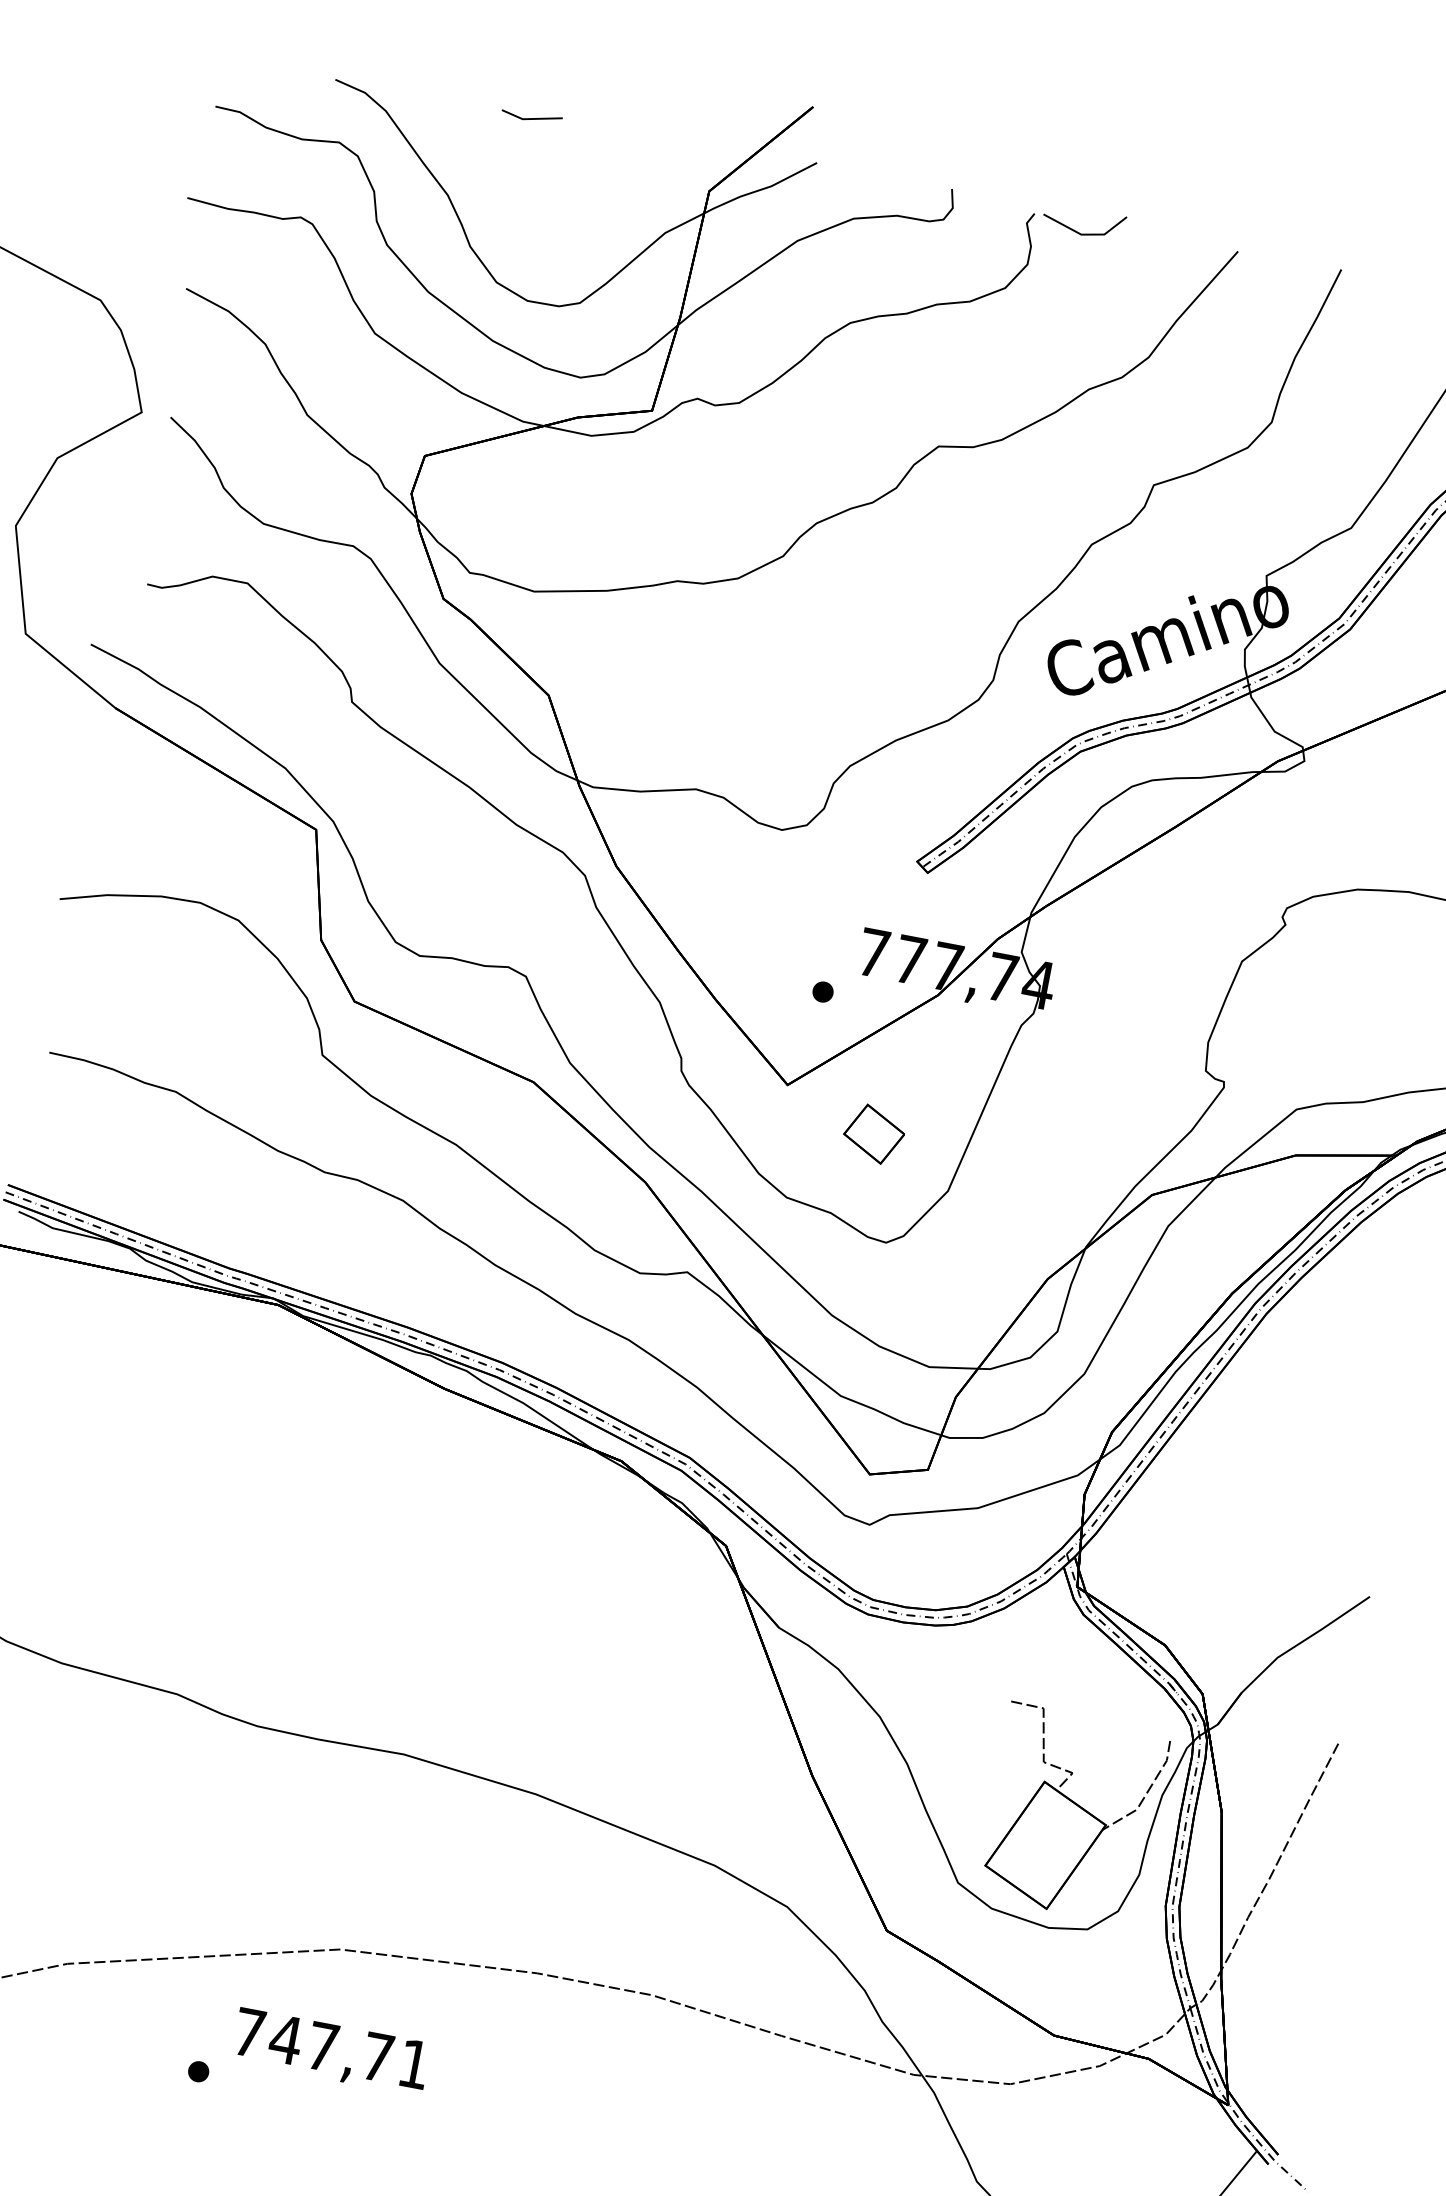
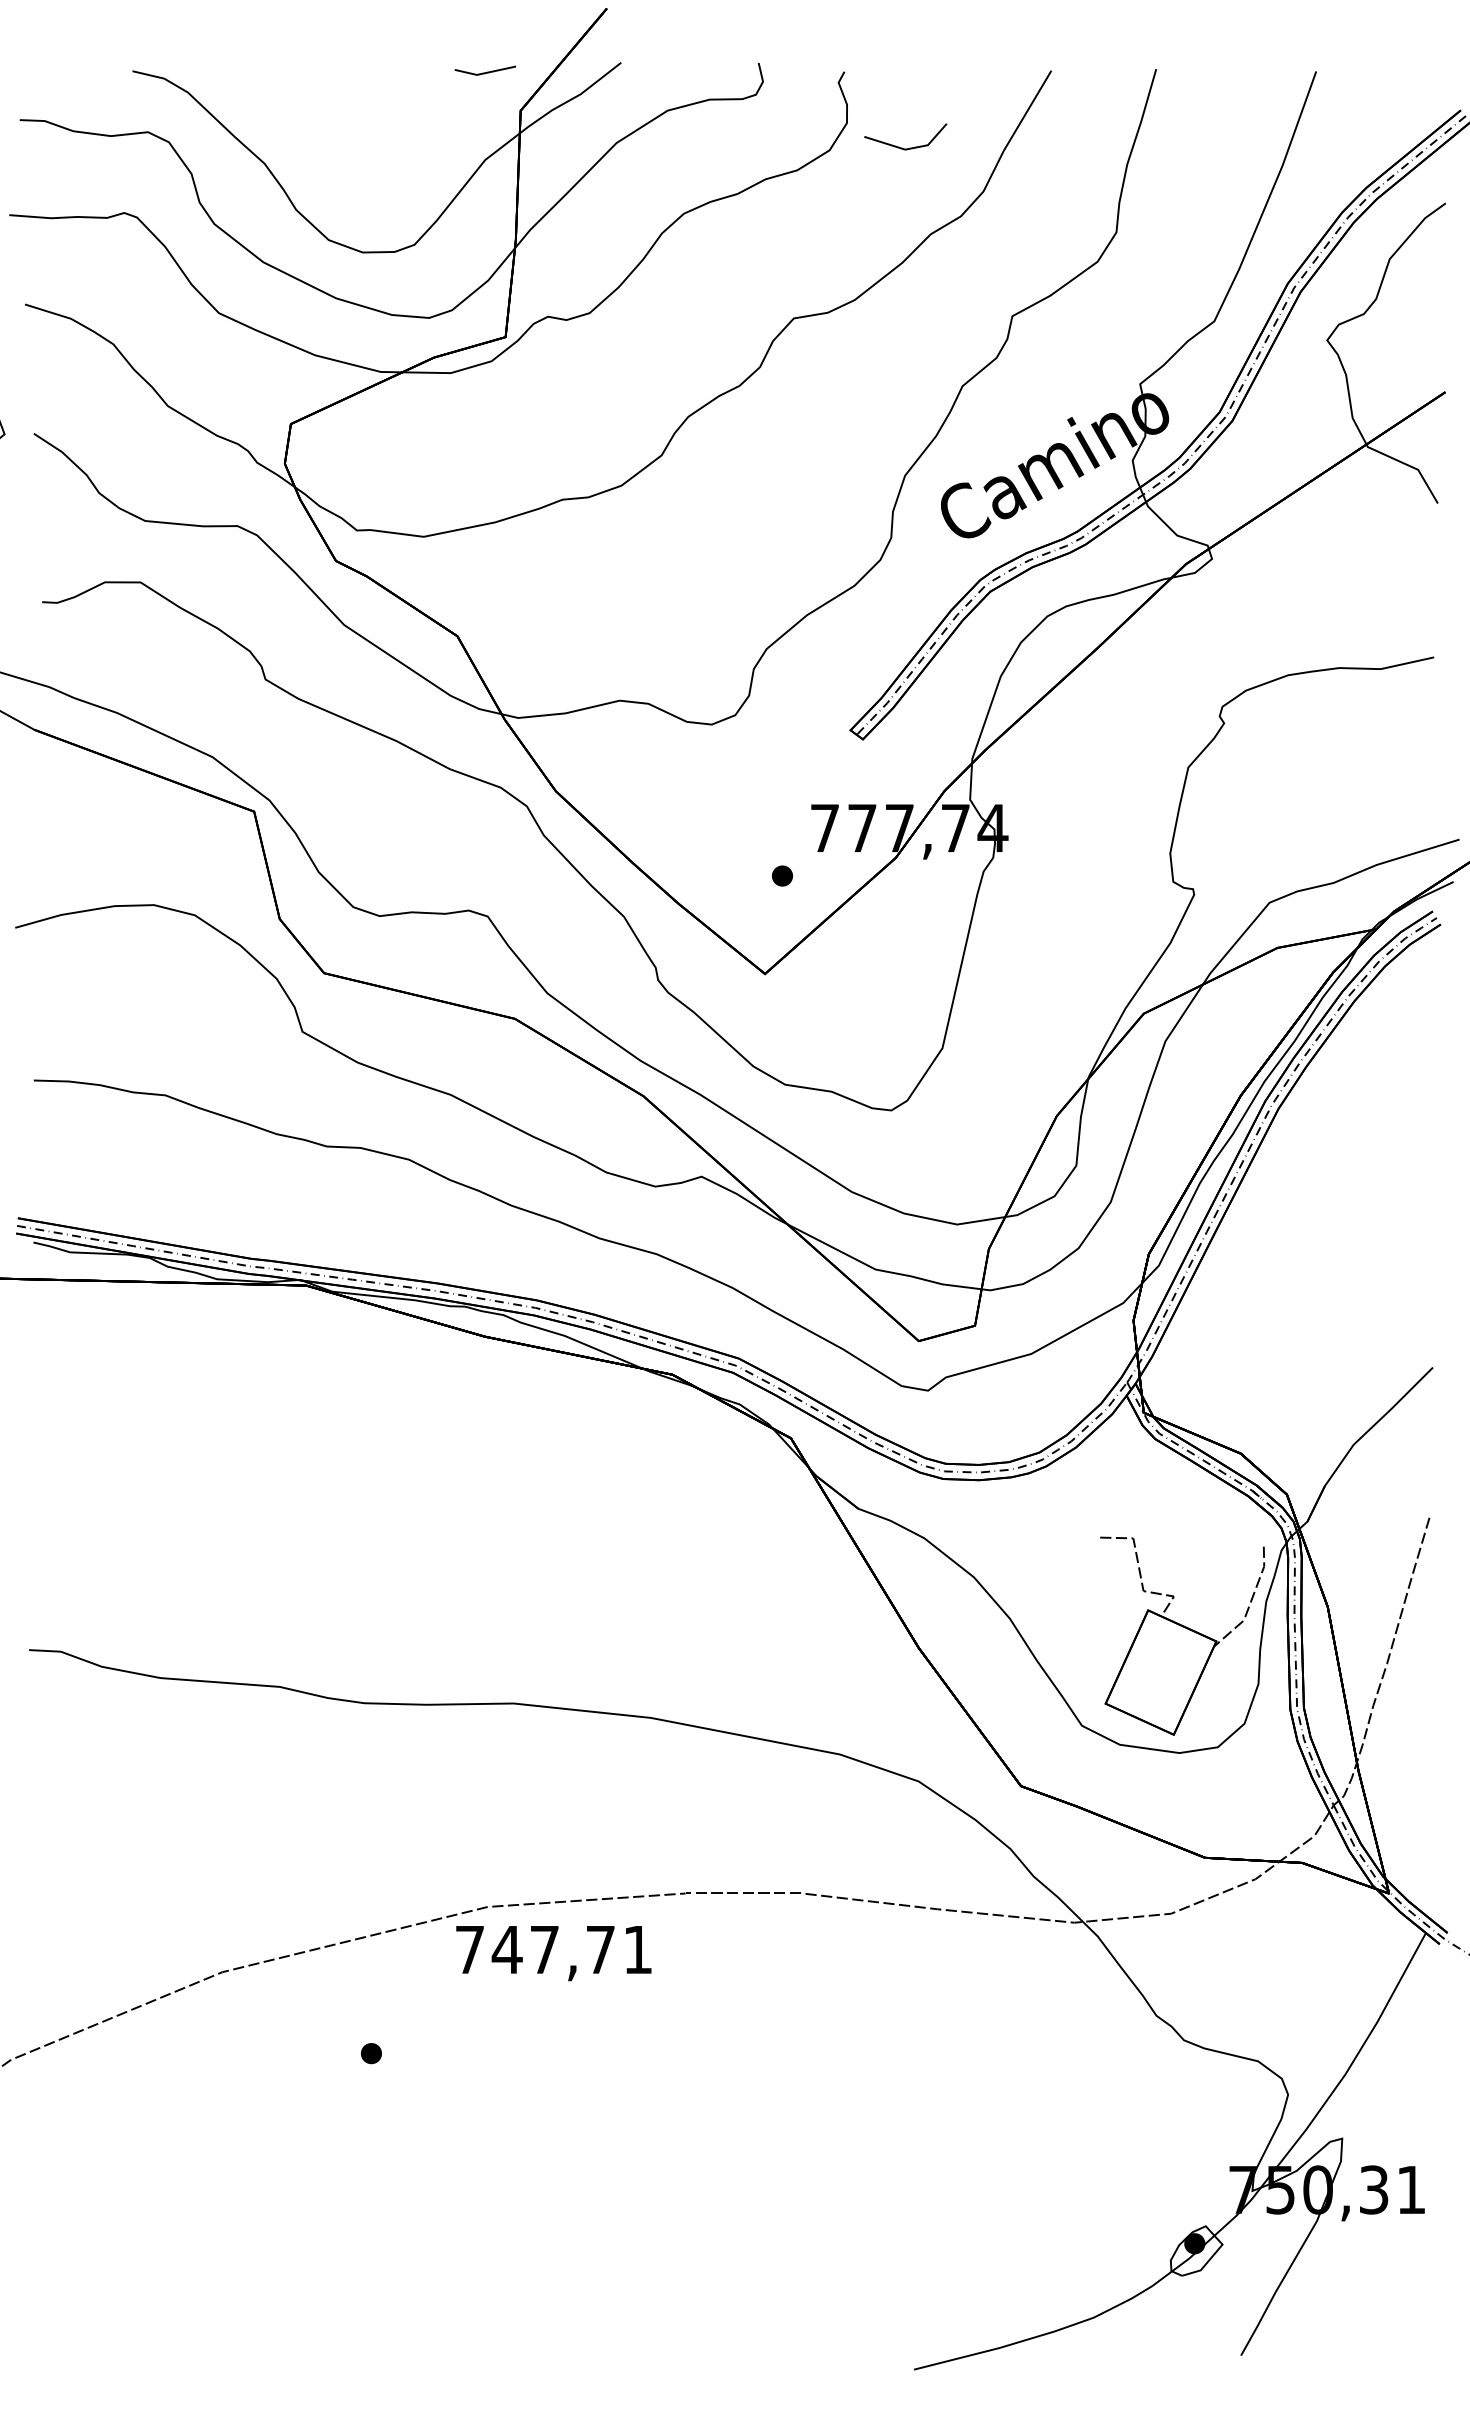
line: (531, 118) -> (485, 72), moved
line: (1079, 232) -> (902, 147), moved
part: (873, 1133) -> (858, 1005), removed
text: (330, 2052) -> (553, 1953), moved

